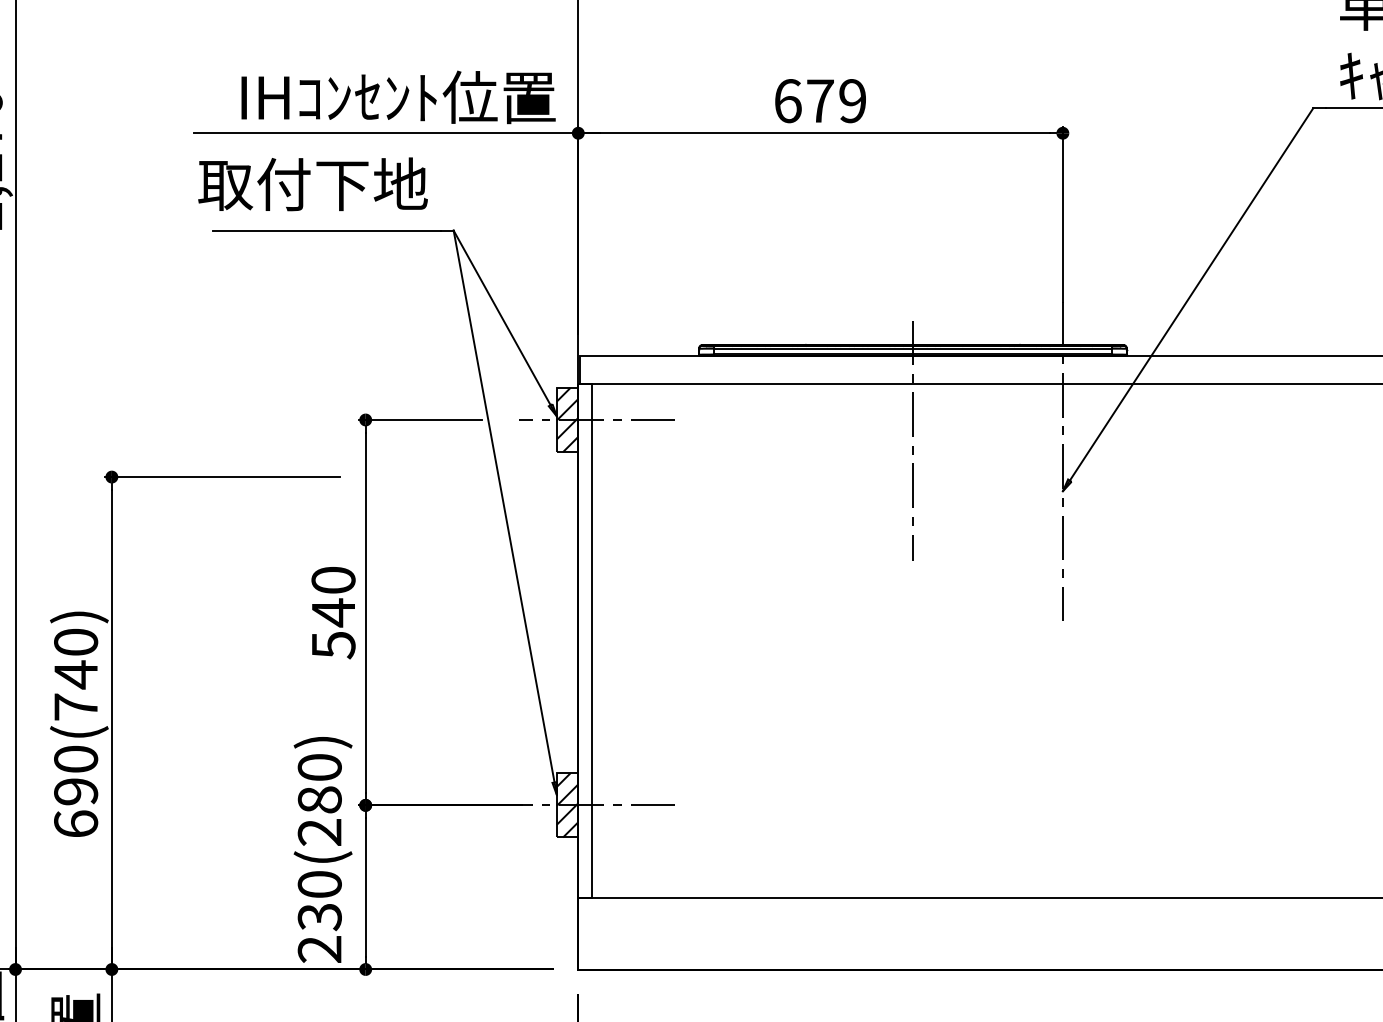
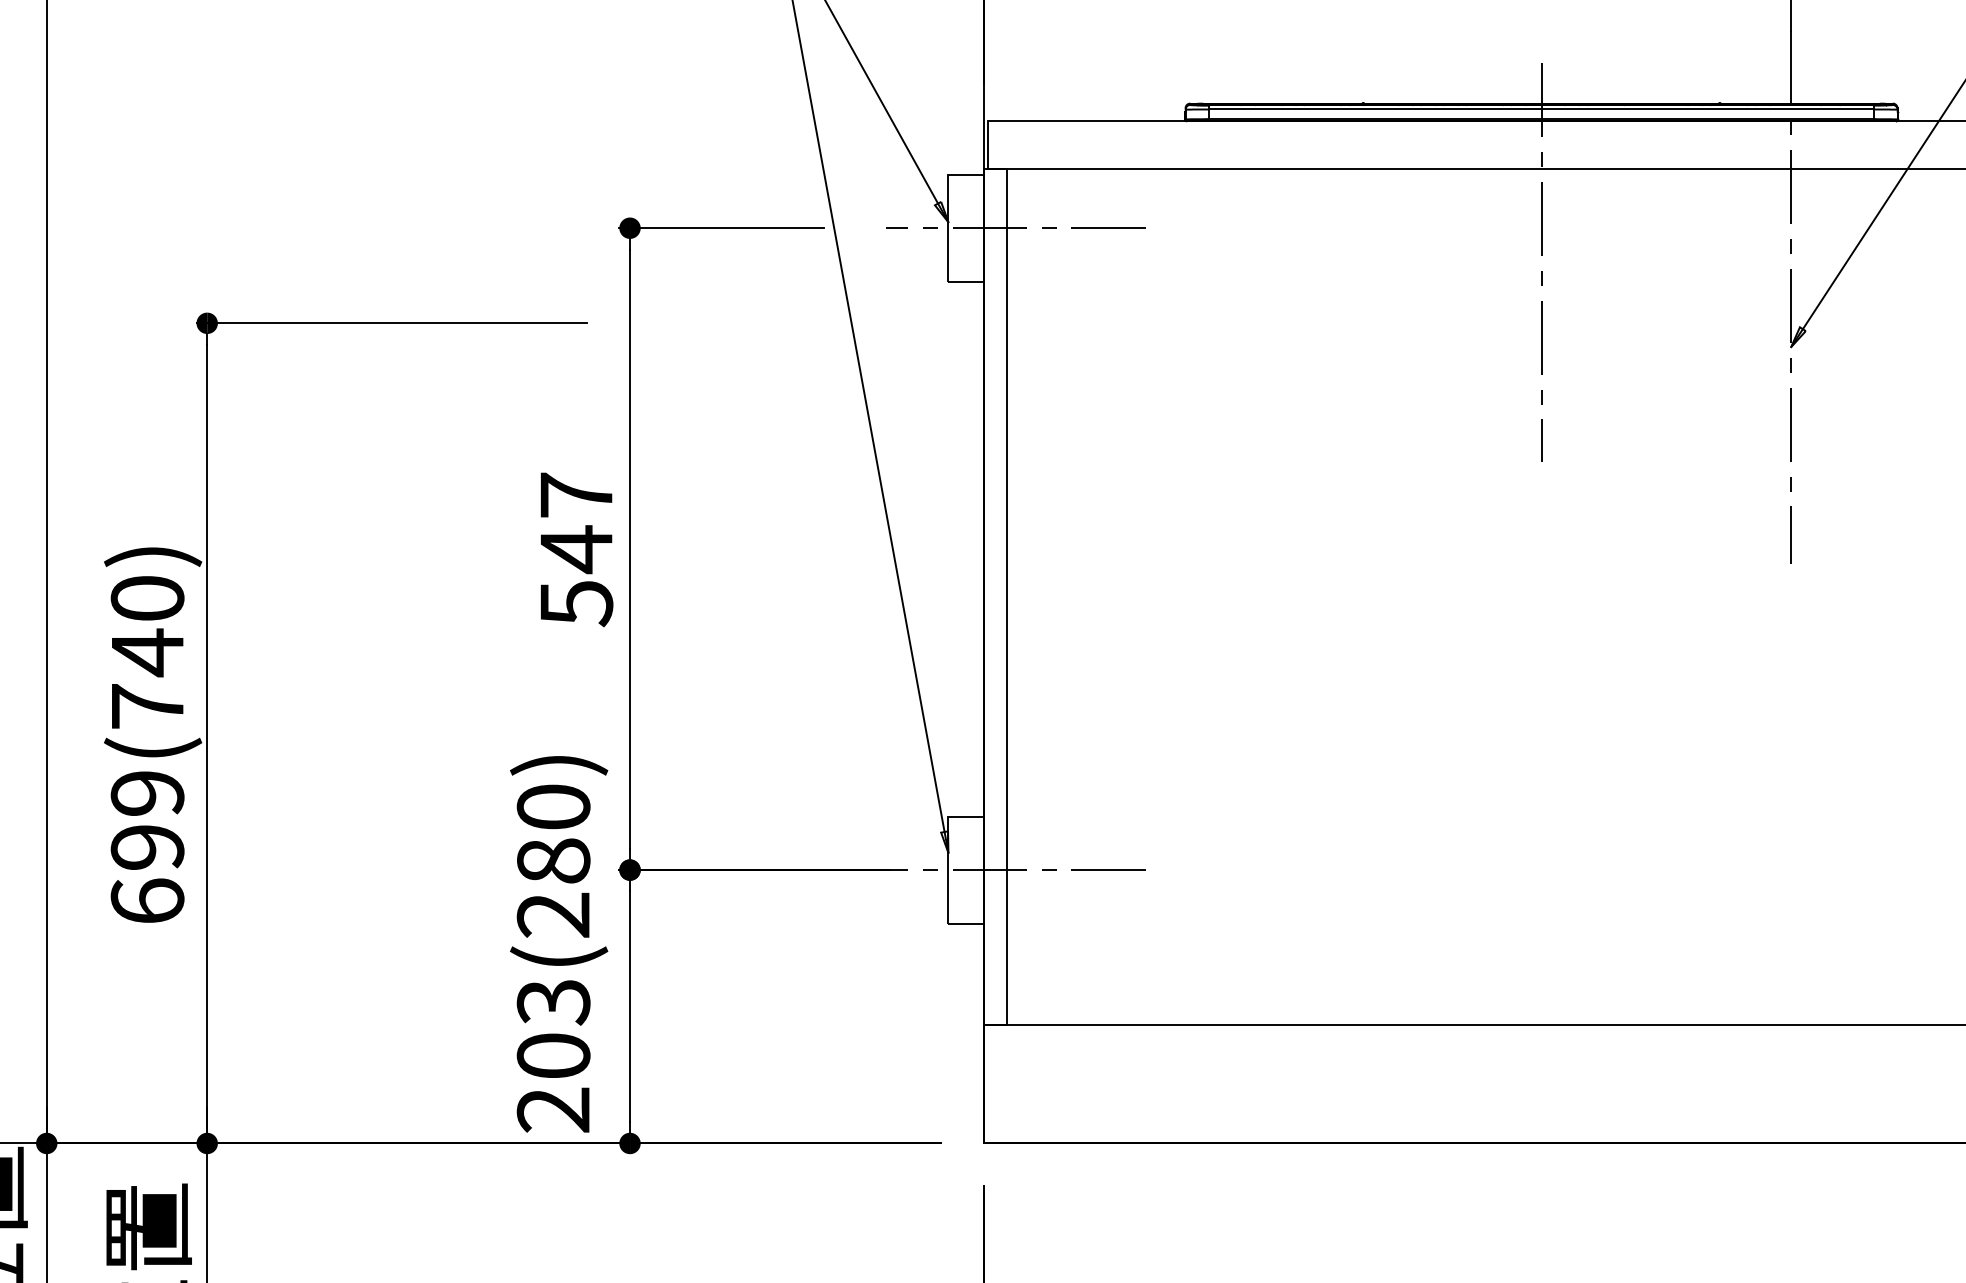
hatch: (567, 419) -> (966, 227), removed
text: (333, 579) -> (576, 493), 540 -> 547
text: (76, 759) -> (148, 793), 690(740) -> 699(740)
hatch: (567, 805) -> (966, 870), removed
text: (319, 901) -> (553, 1030), 230(280) -> 203(280)

